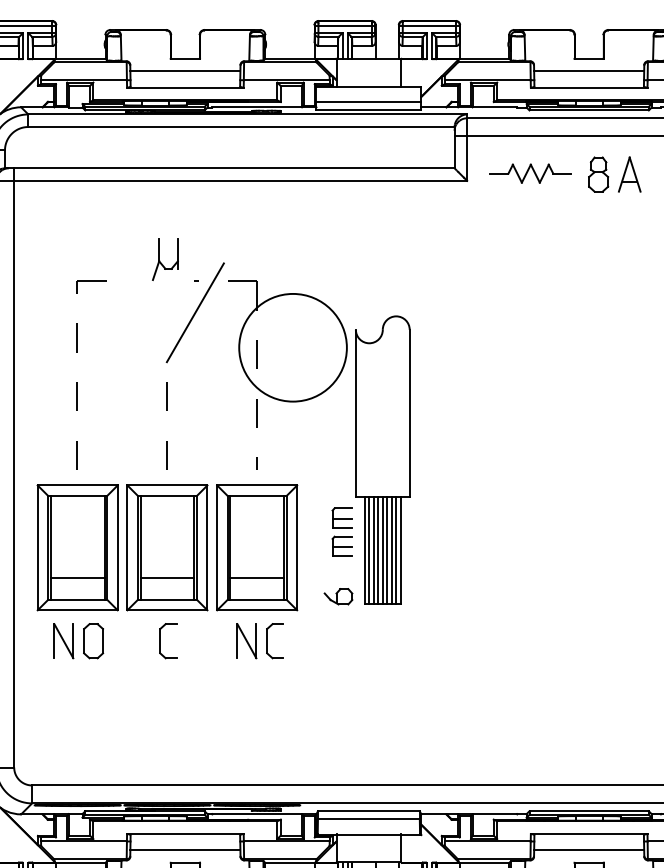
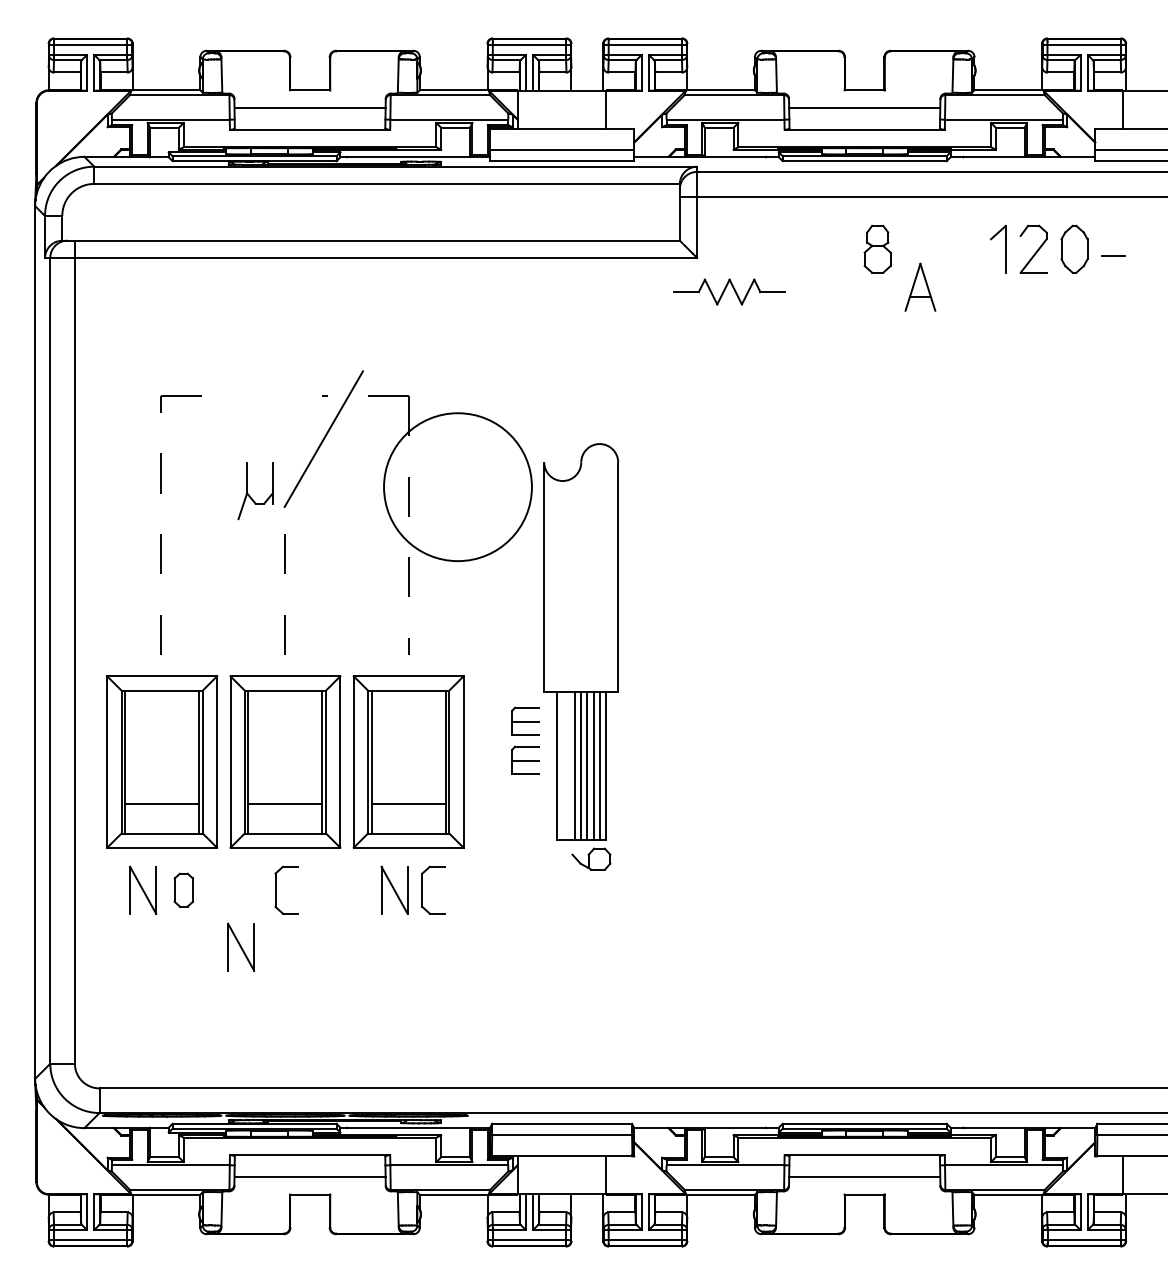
part: (530, 173) -> (729, 291), moved
part: (629, 174) -> (920, 286), moved
part: (161, 262) -> (250, 495), moved
line: (369, 550) -> (562, 765), removed
line: (373, 550) -> (568, 765), removed
part: (338, 596) -> (591, 858), moved
part: (93, 640) -> (183, 889), size x0.7
part: (135, 682) -> (241, 946), added

